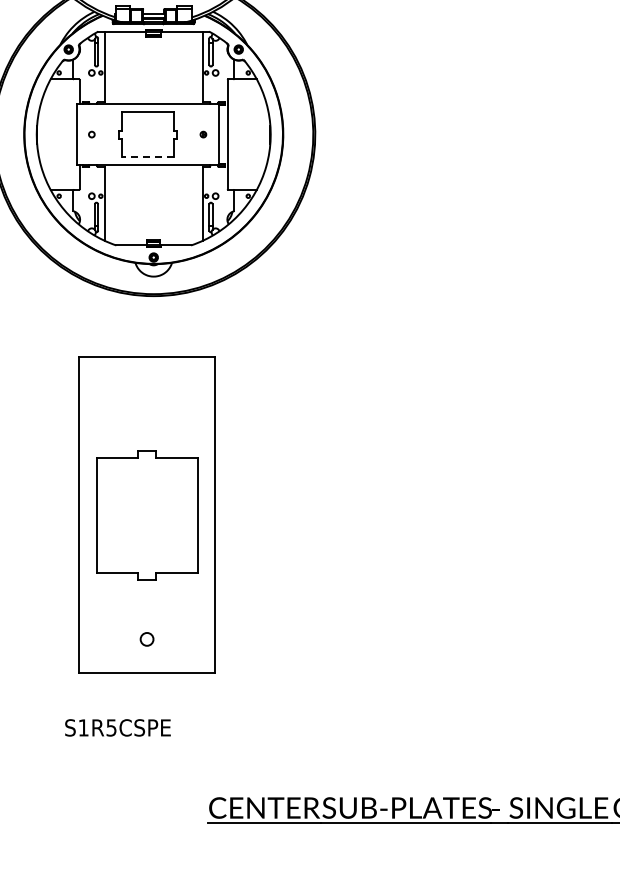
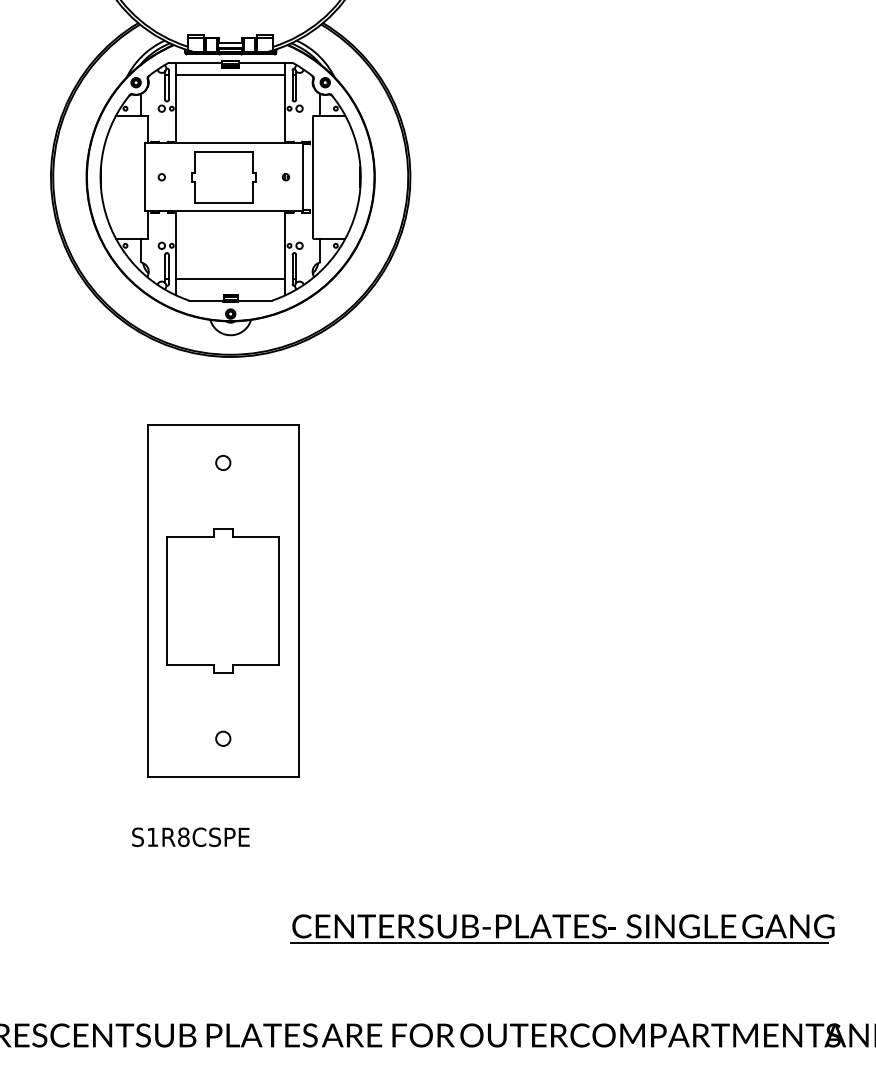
line: (153, 43) -> (230, 75), added
line: (147, 157) -> (223, 202), dashed -> solid
line: (153, 226) -> (230, 279), added
circle: (147, 391) -> (223, 462), added
text: (111, 727) -> (183, 836), S1R5CSPE -> S1R8CSPE

